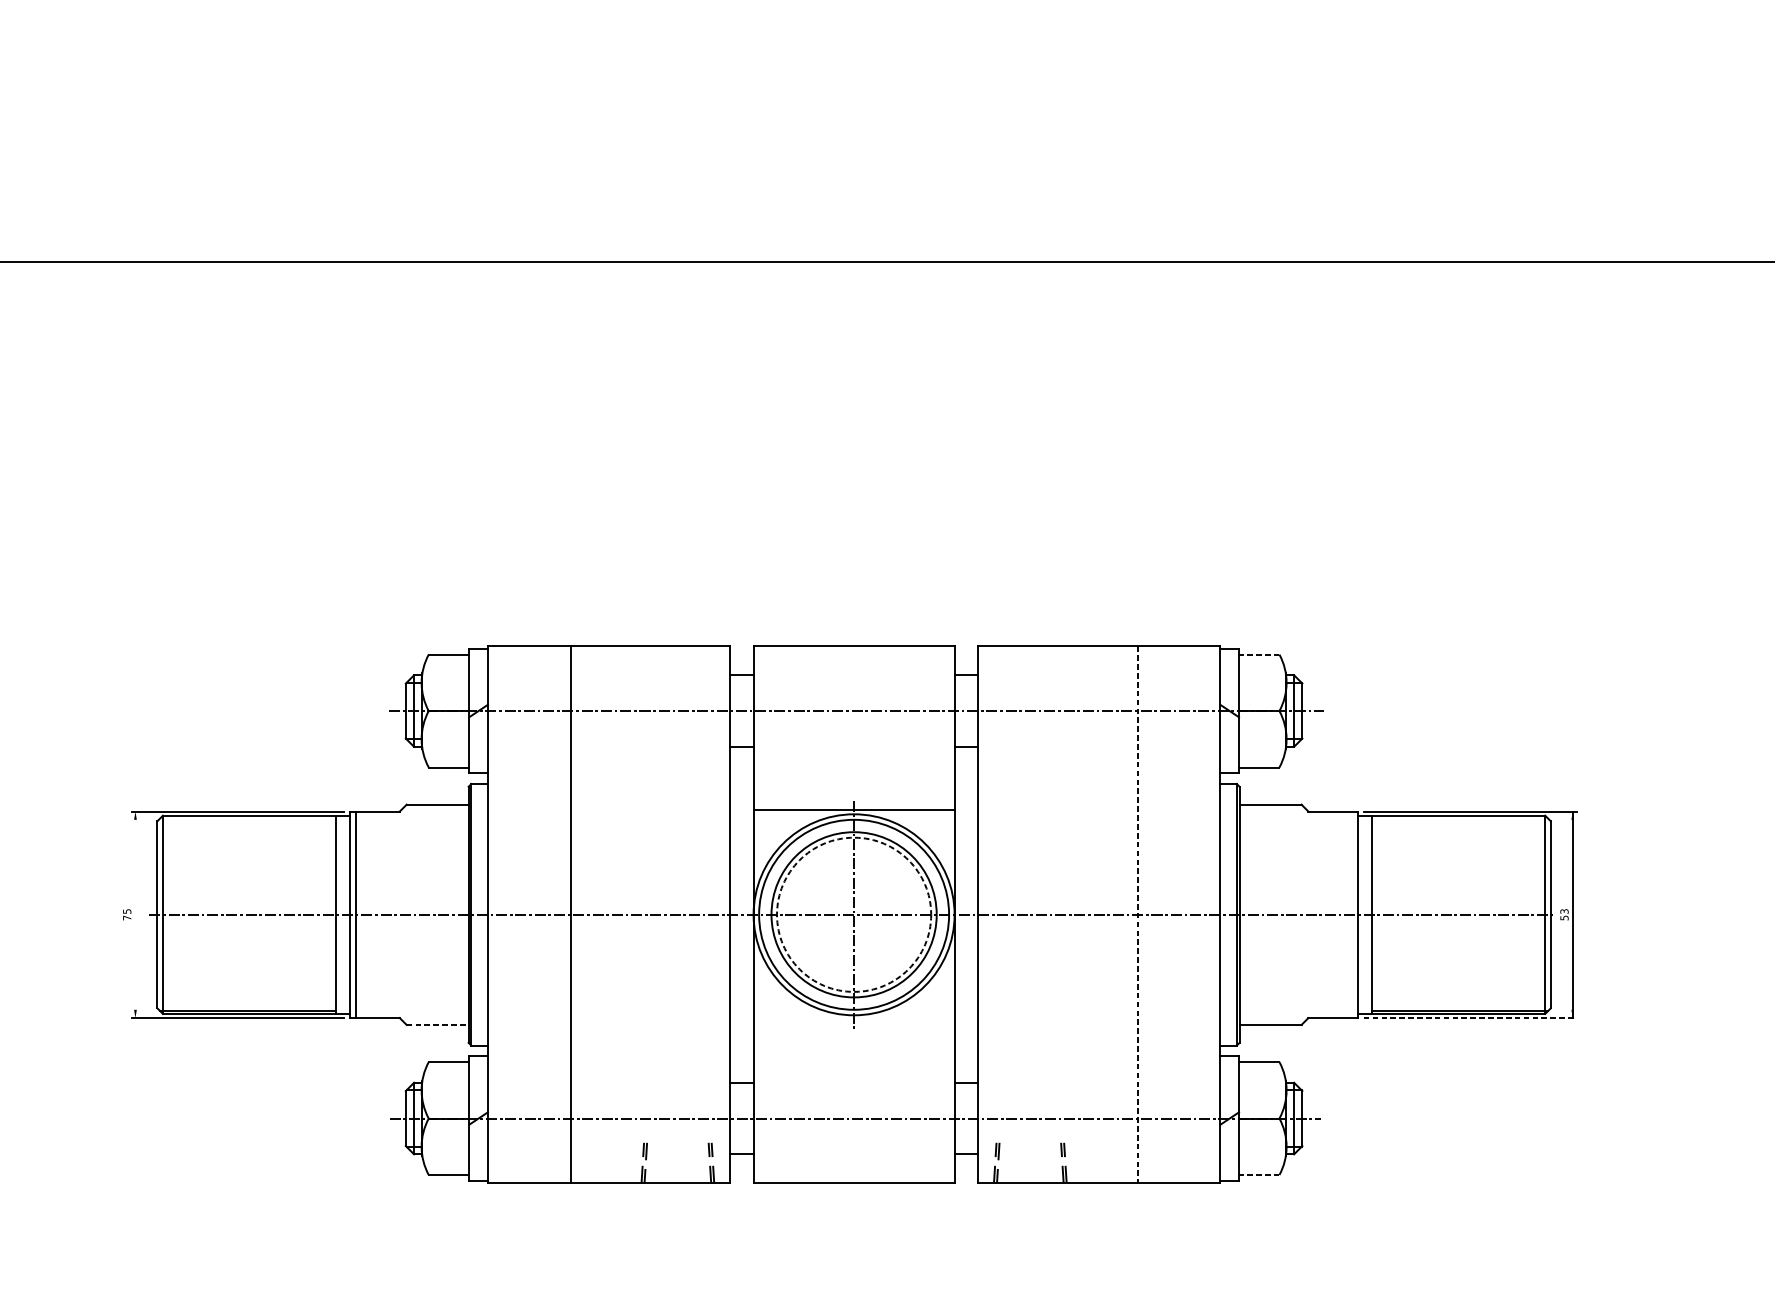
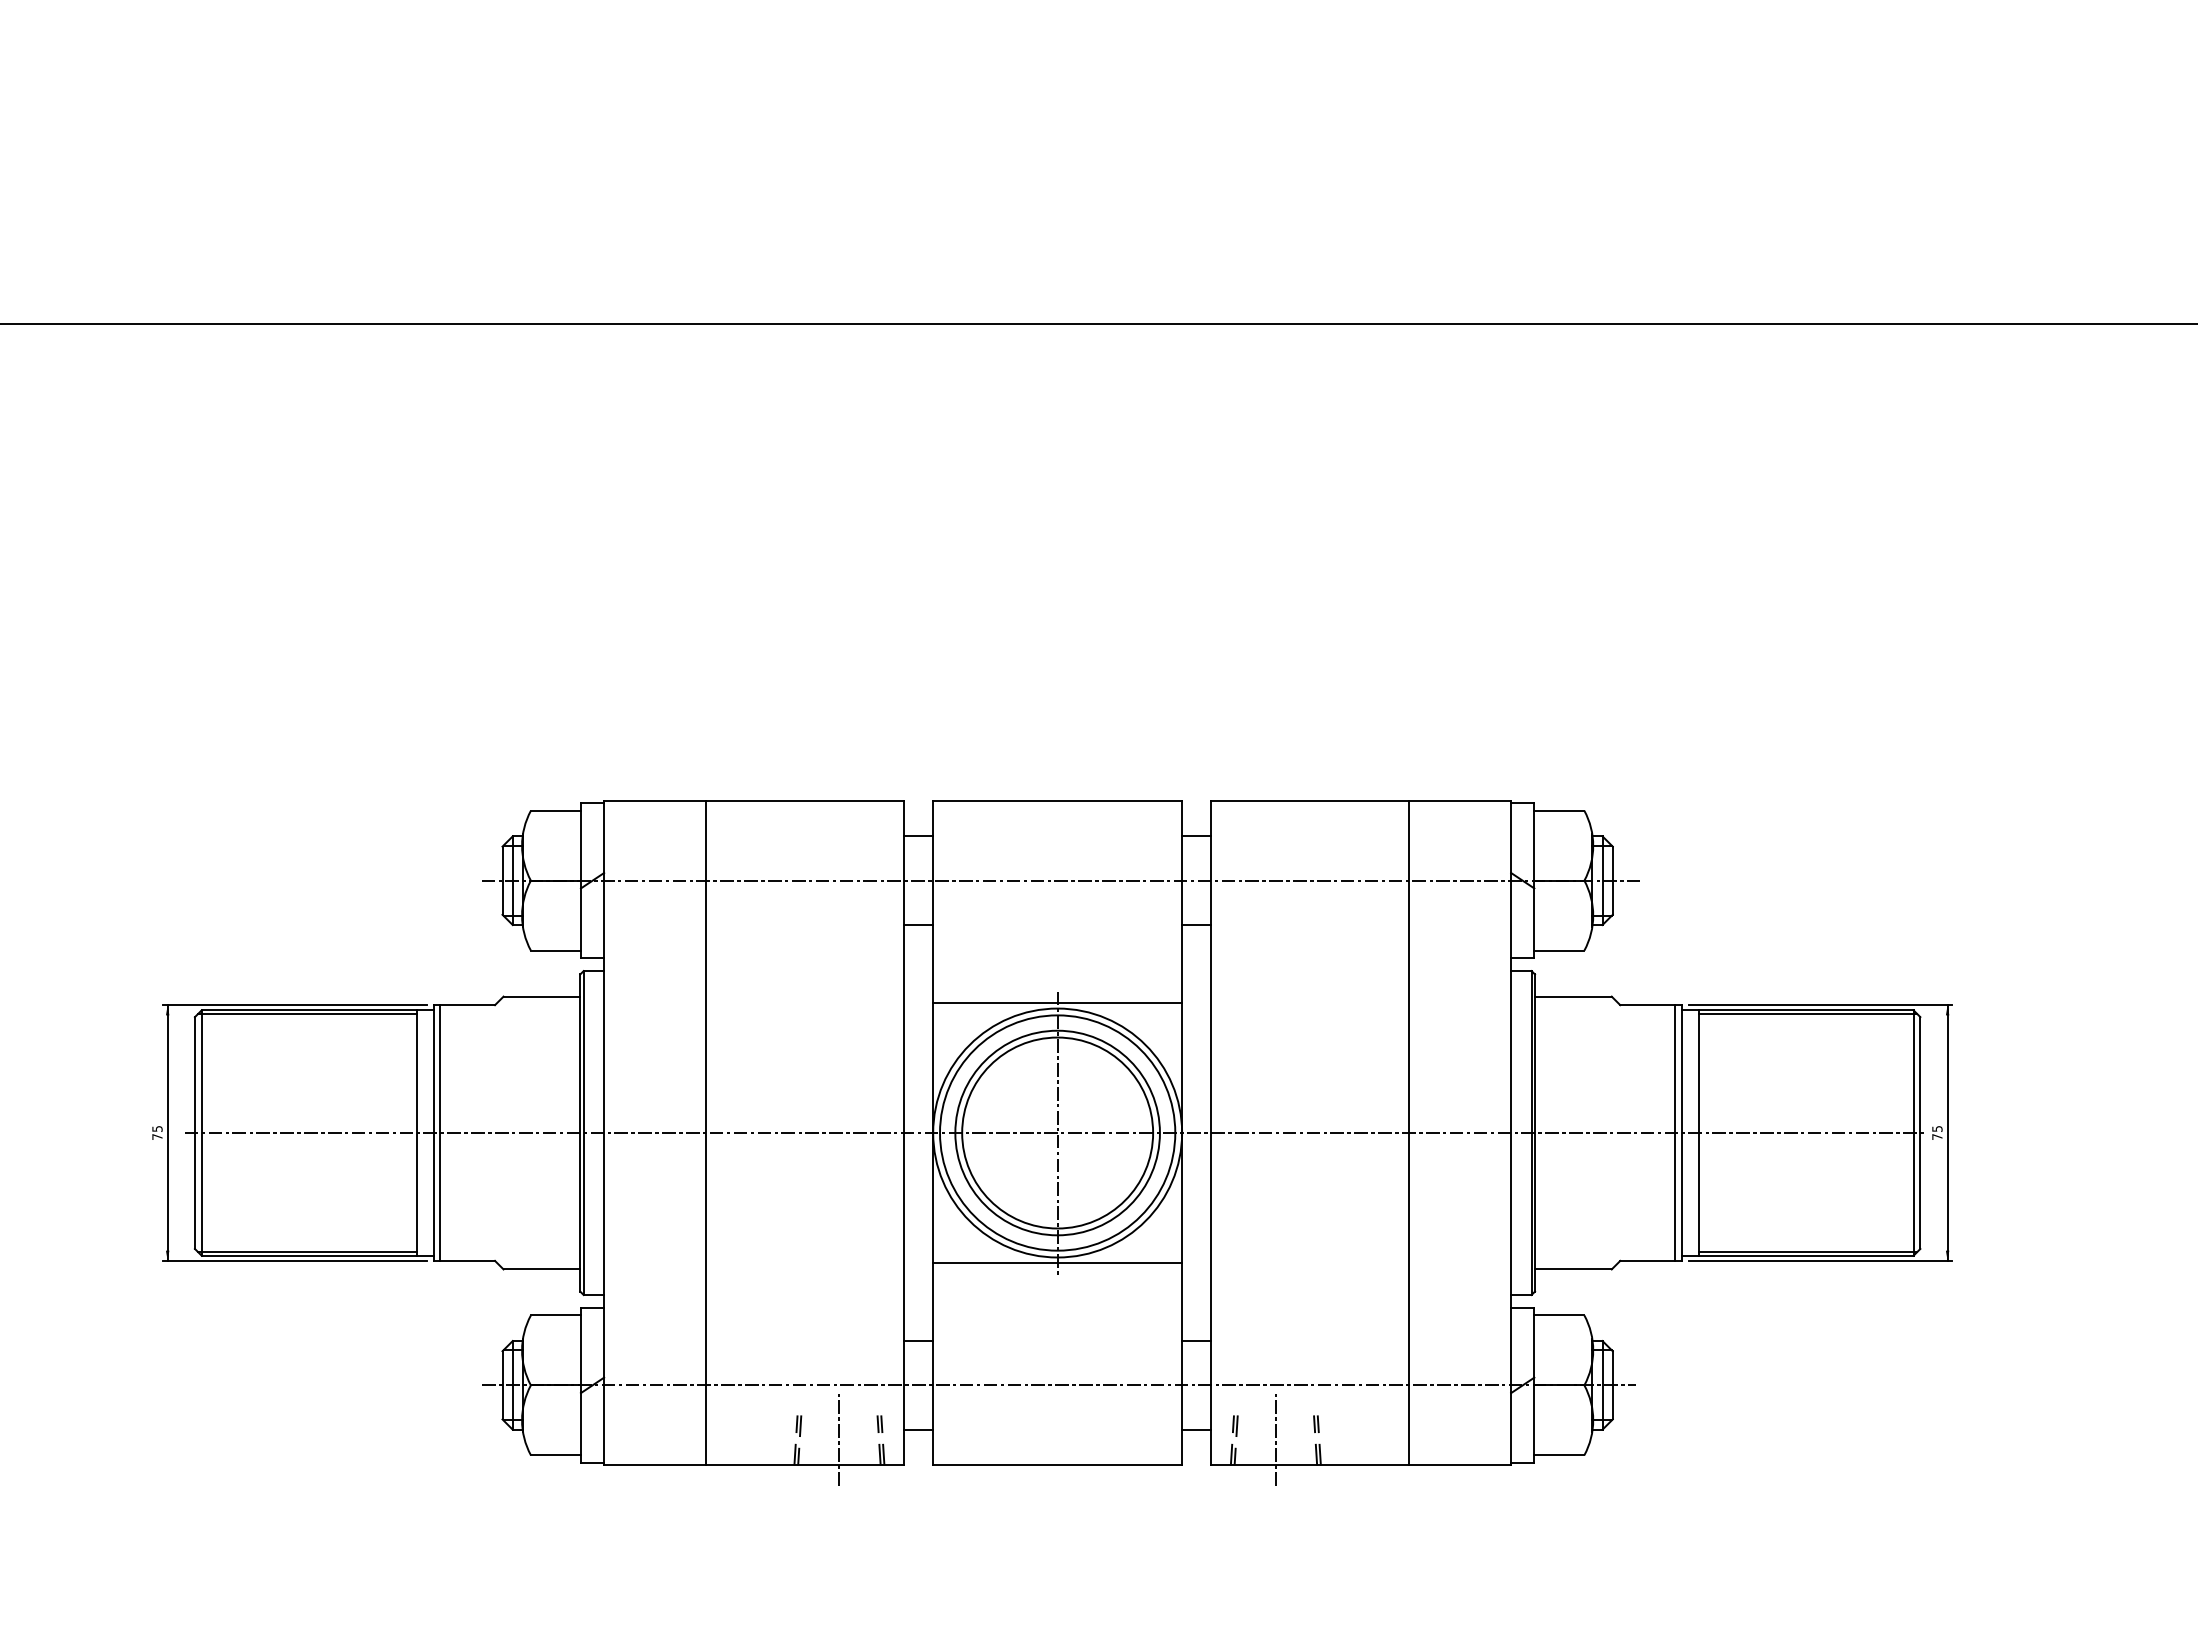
line: (1258, 654) -> (1558, 810), dashed -> solid
line: (248, 818) -> (307, 1013), added
line: (1459, 818) -> (1807, 1013), added
line: (135, 914) -> (167, 1132), added
circle: (853, 914) -> (1057, 1132), dashed -> solid
line: (1352, 914) -> (1674, 1132), added
text: (1564, 914) -> (1937, 1132), 53 -> 75
line: (1137, 915) -> (1408, 1133), dashed -> solid
line: (1470, 1017) -> (1820, 1260), dashed -> solid
line: (853, 1019) -> (1057, 1262), added
line: (438, 1025) -> (542, 1269), dashed -> solid
line: (677, 1161) -> (839, 1438), added
line: (1030, 1161) -> (1275, 1438), added
line: (1258, 1175) -> (1558, 1455), dashed -> solid

